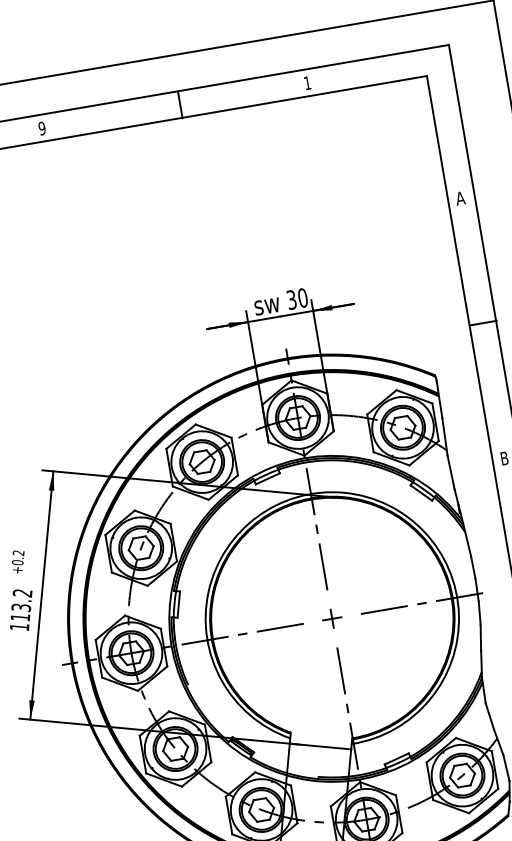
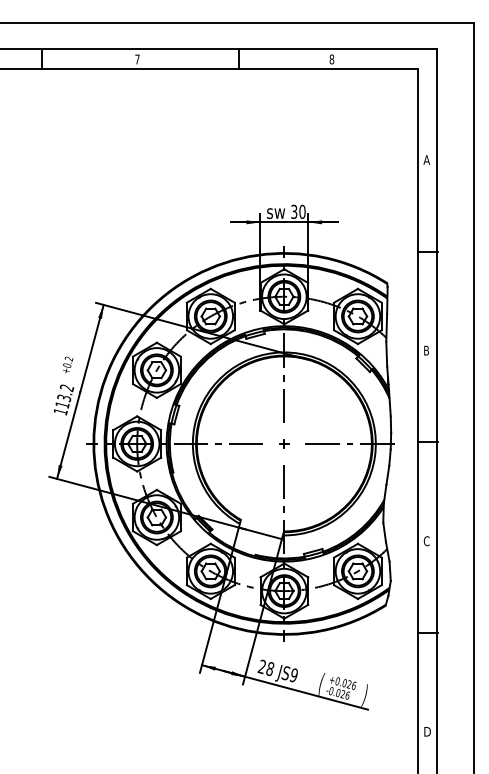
text: (306, 83) -> (331, 59), 1 -> 8
text: (42, 128) -> (137, 59), 9 -> 7
part: (332, 618) -> (284, 443), size x0.62

